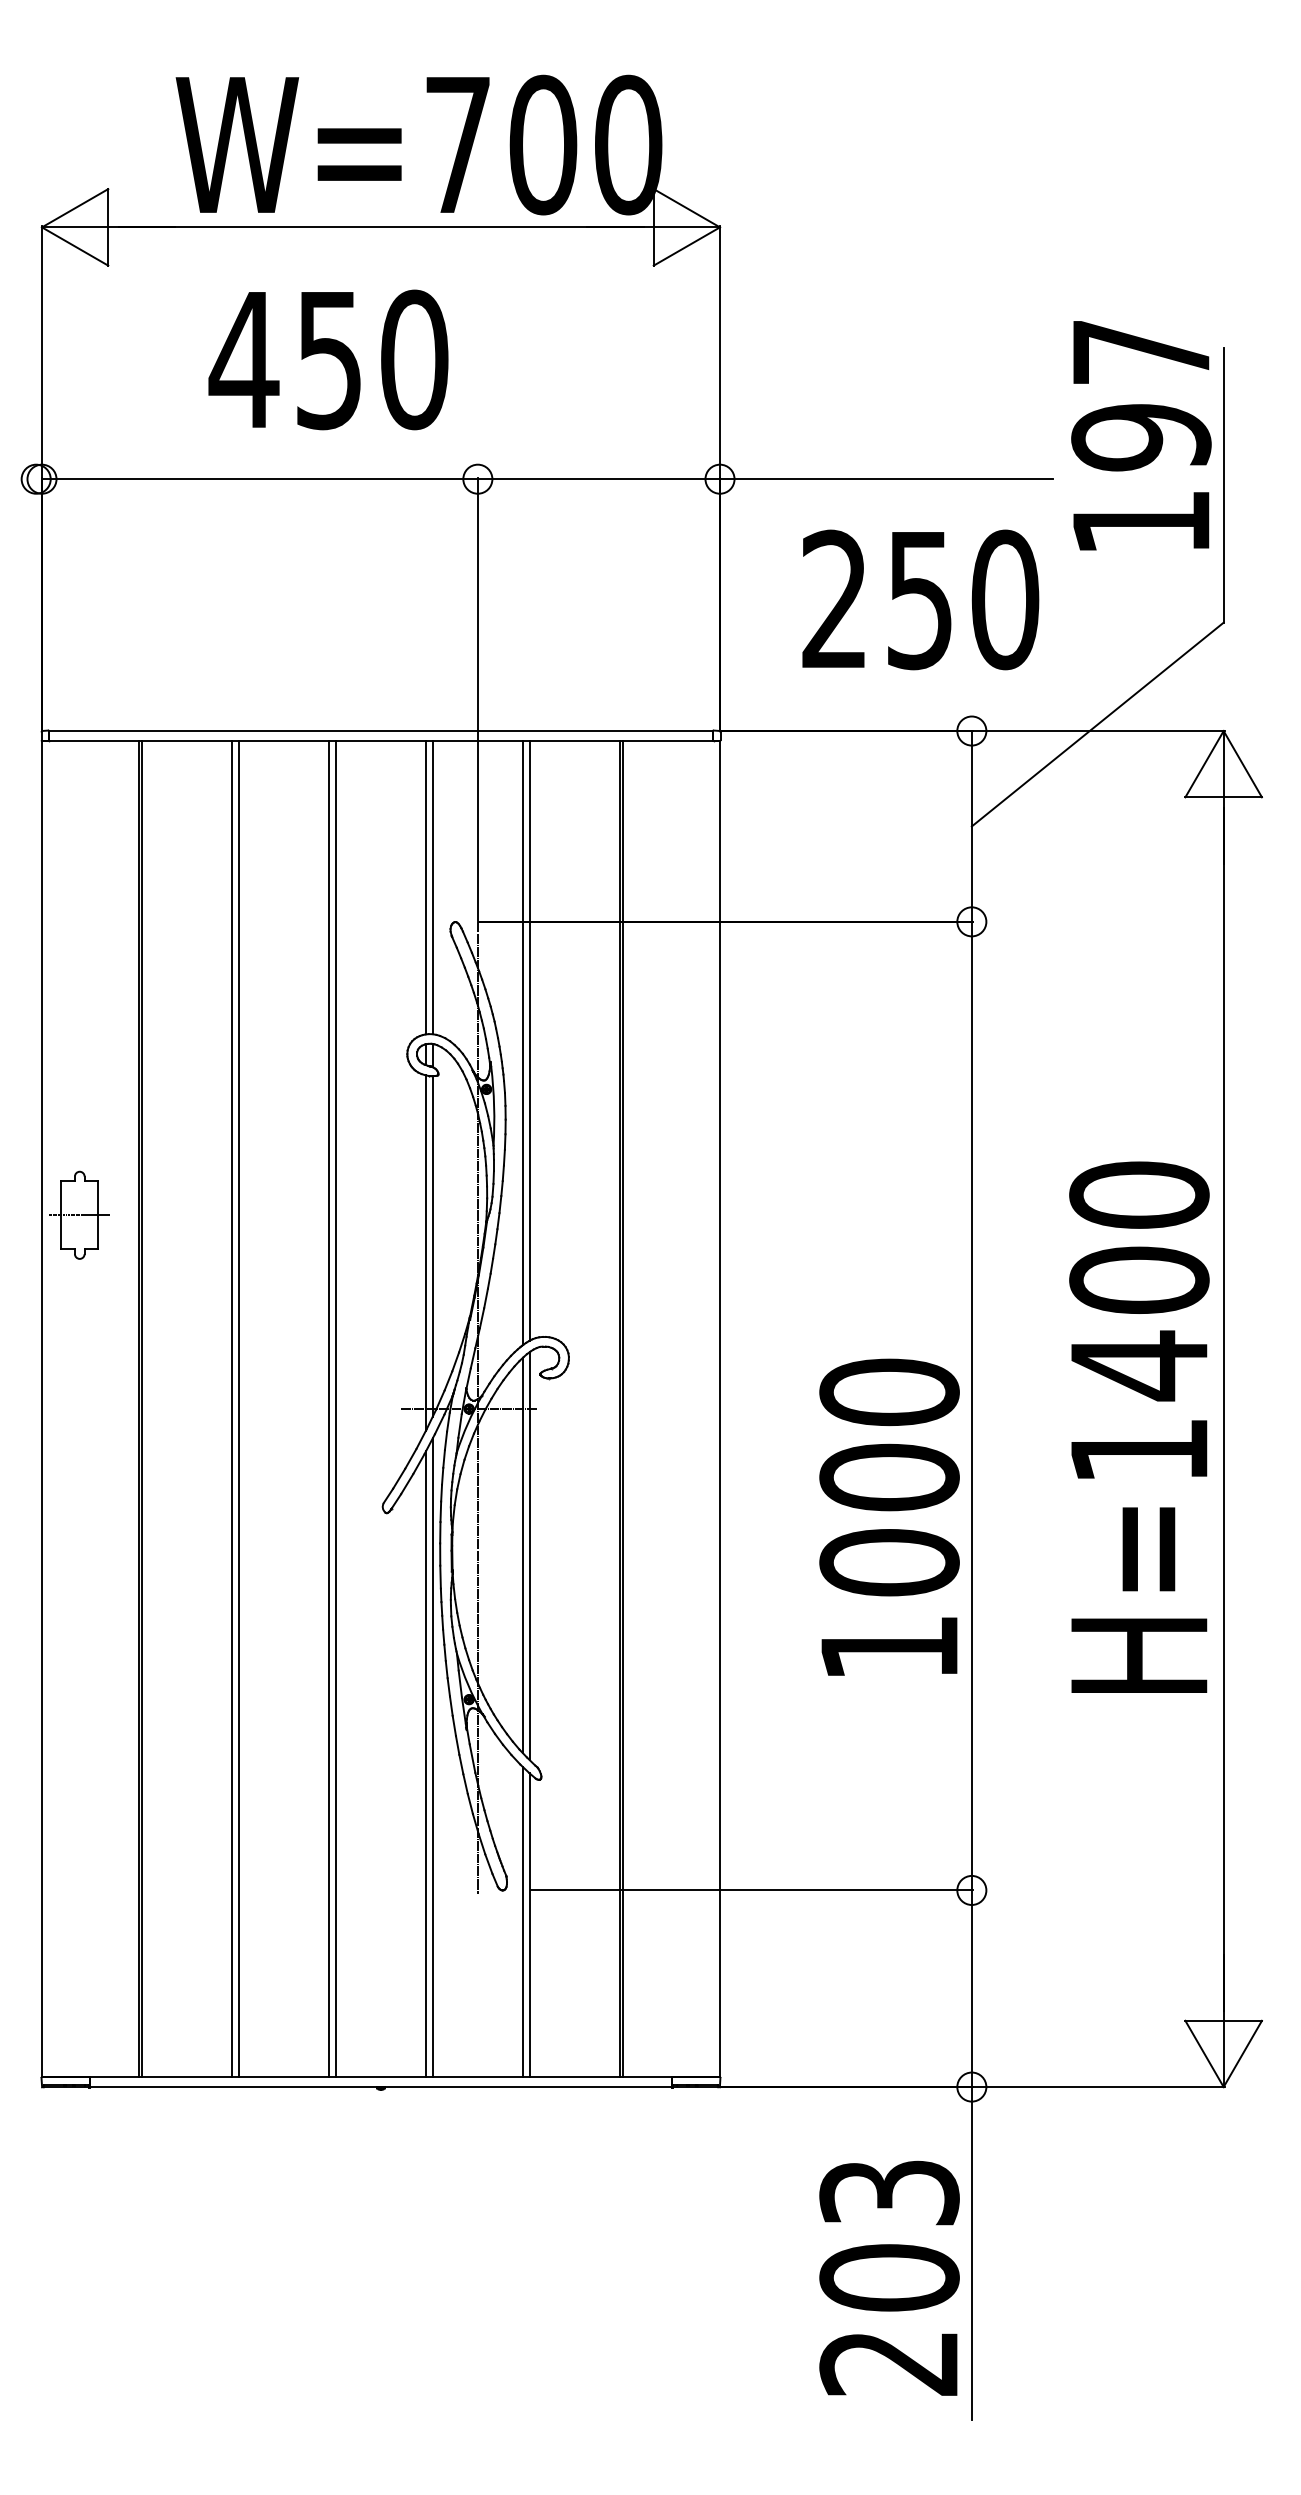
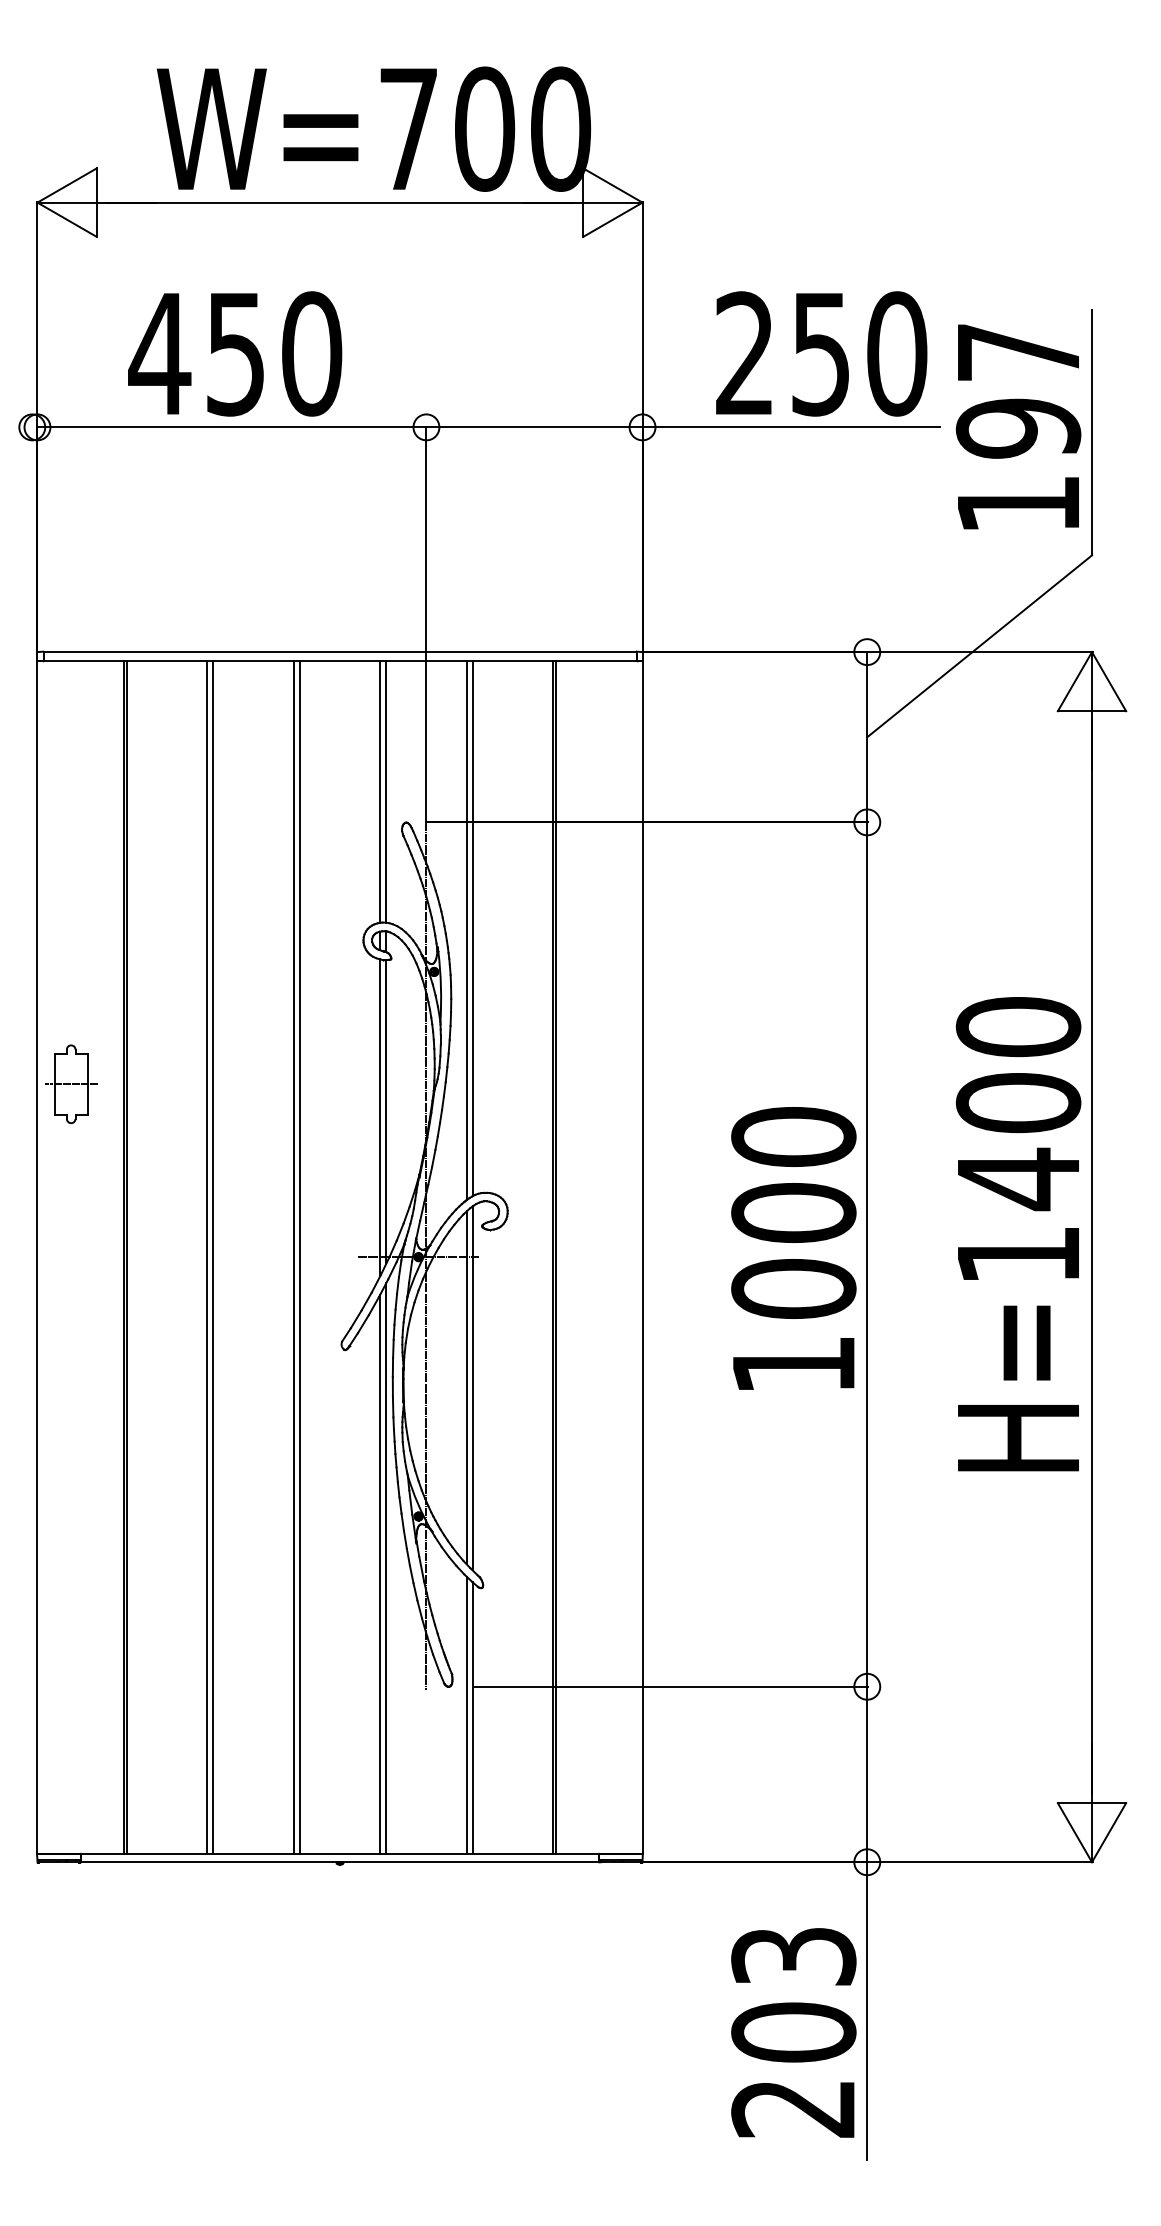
text: (328, 359) -> (235, 353), moved
text: (1141, 435) -> (1018, 426), moved
text: (920, 599) -> (821, 353), moved
text: (1139, 1426) -> (1018, 1233), moved
text: (889, 1516) -> (793, 1247), moved

